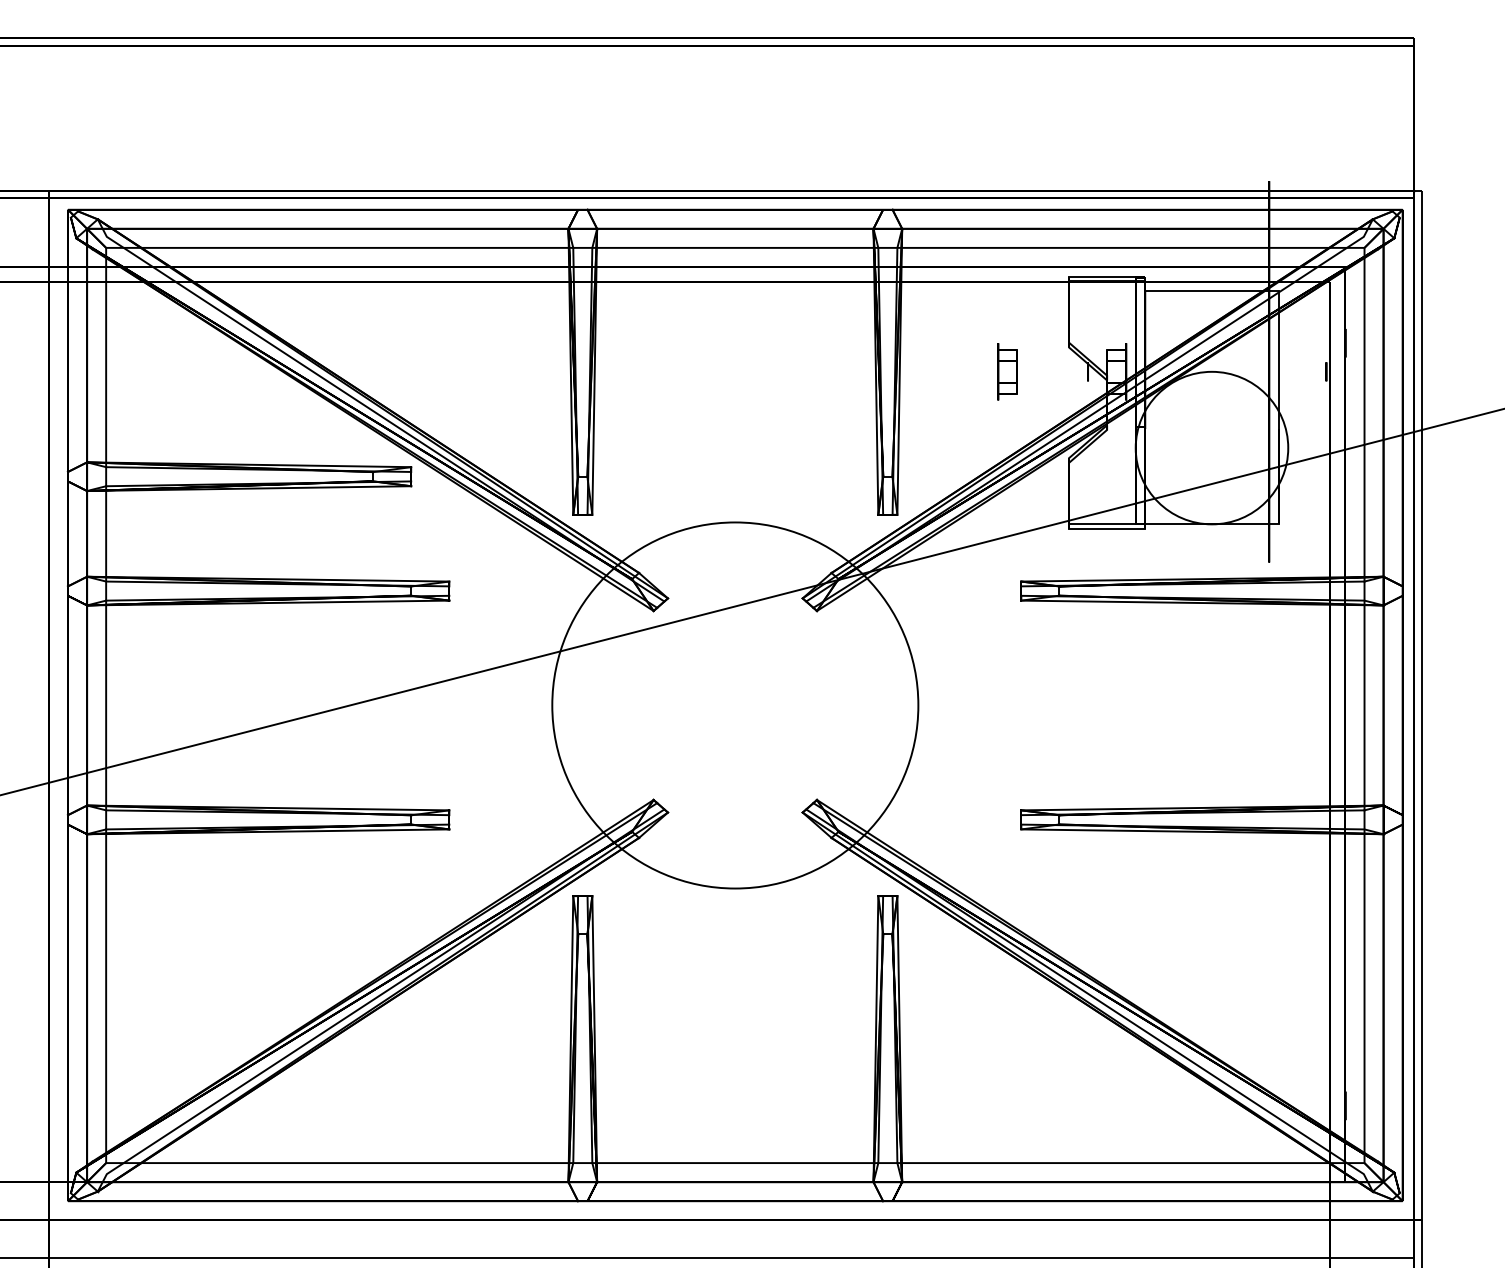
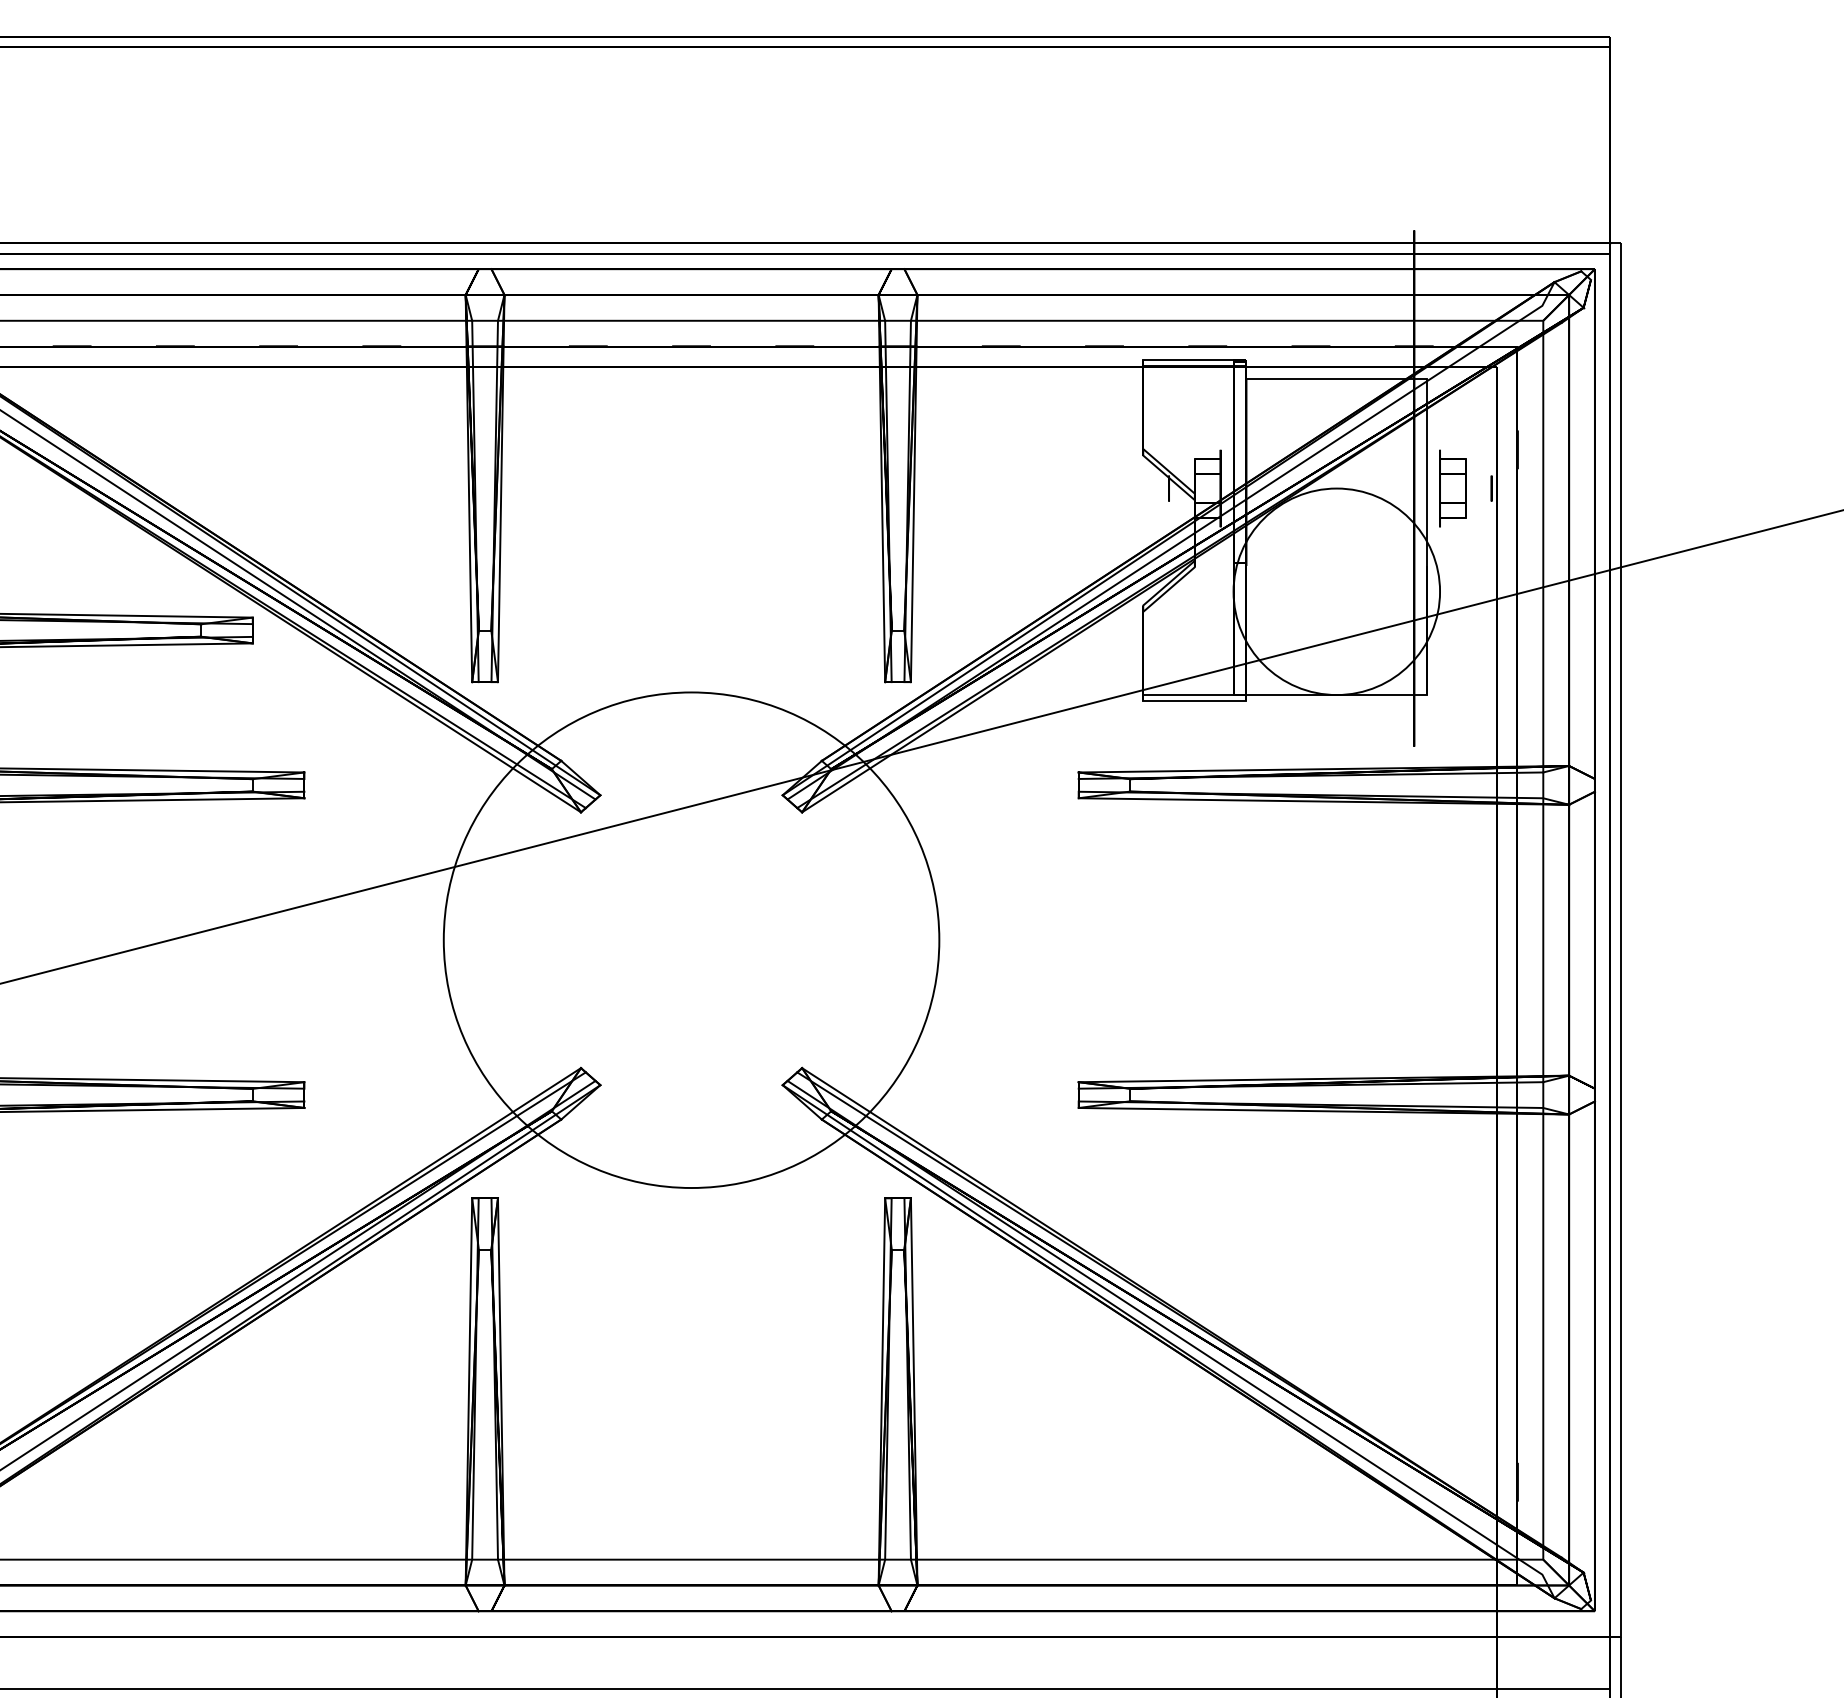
part: (1007, 371) -> (1452, 488), moved

